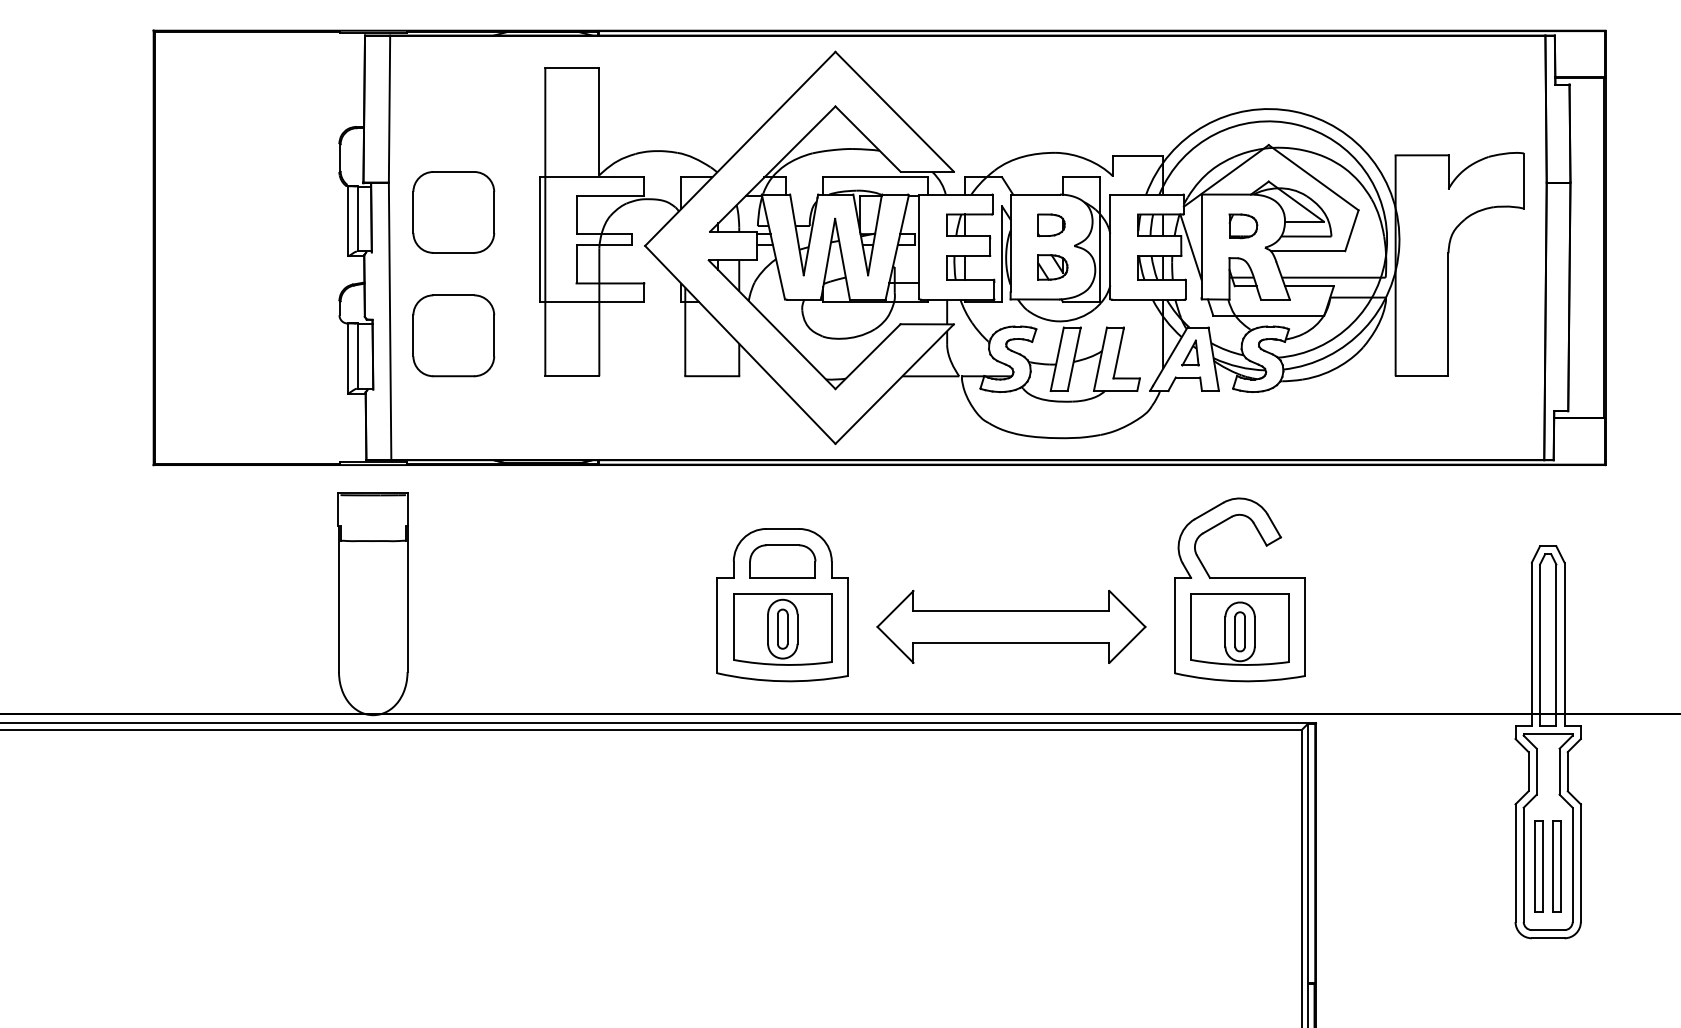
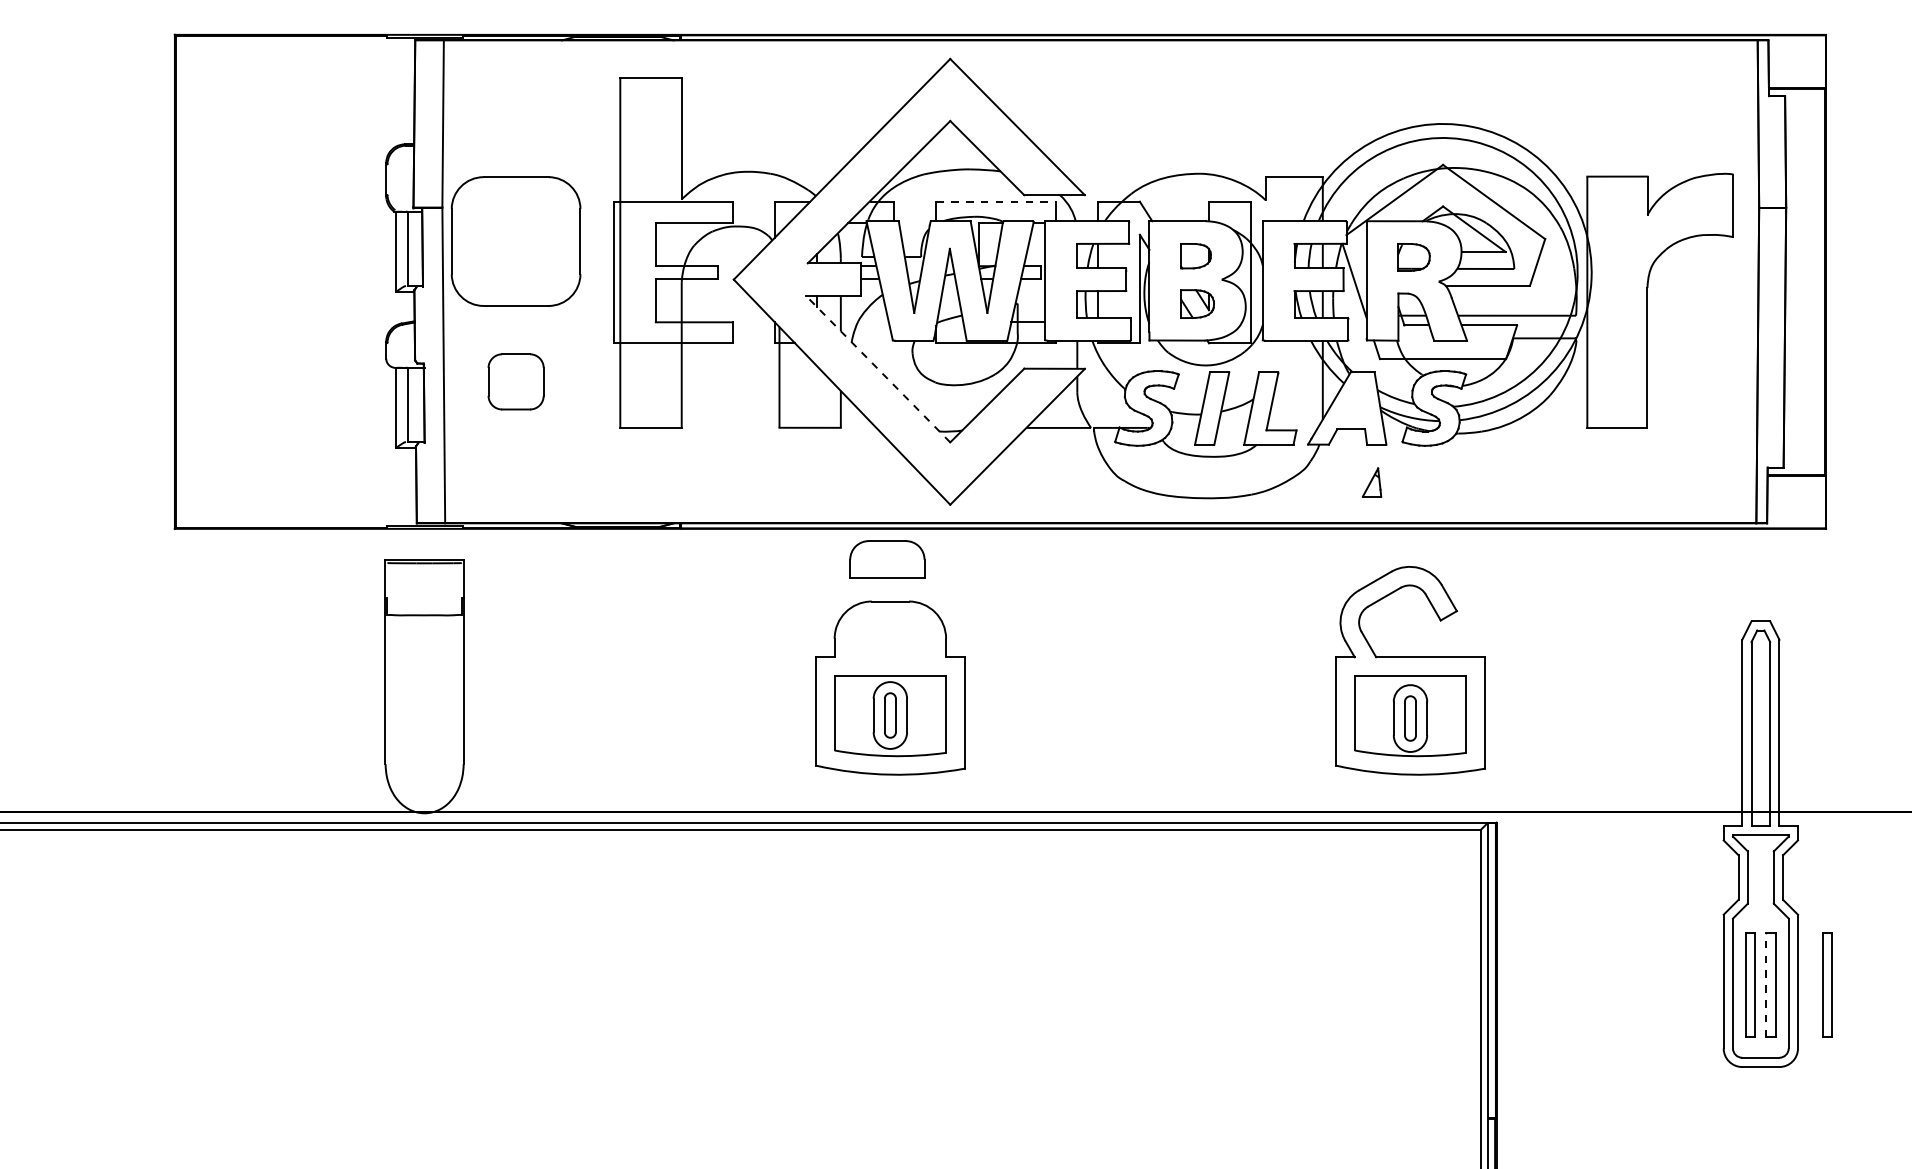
line: (875, 177) -> (995, 201), solid -> dashed
part: (454, 212) -> (516, 241), size x1.4
line: (772, 324) -> (878, 369), solid -> dashed
part: (453, 335) -> (515, 381), size x0.6
part: (1190, 353) -> (1371, 482), moved
part: (782, 561) -> (887, 559), moved
part: (1011, 626) -> (1150, 712), removed
line: (1553, 865) -> (1766, 984), solid -> dashed
part: (1606, 865) -> (1827, 984), added

